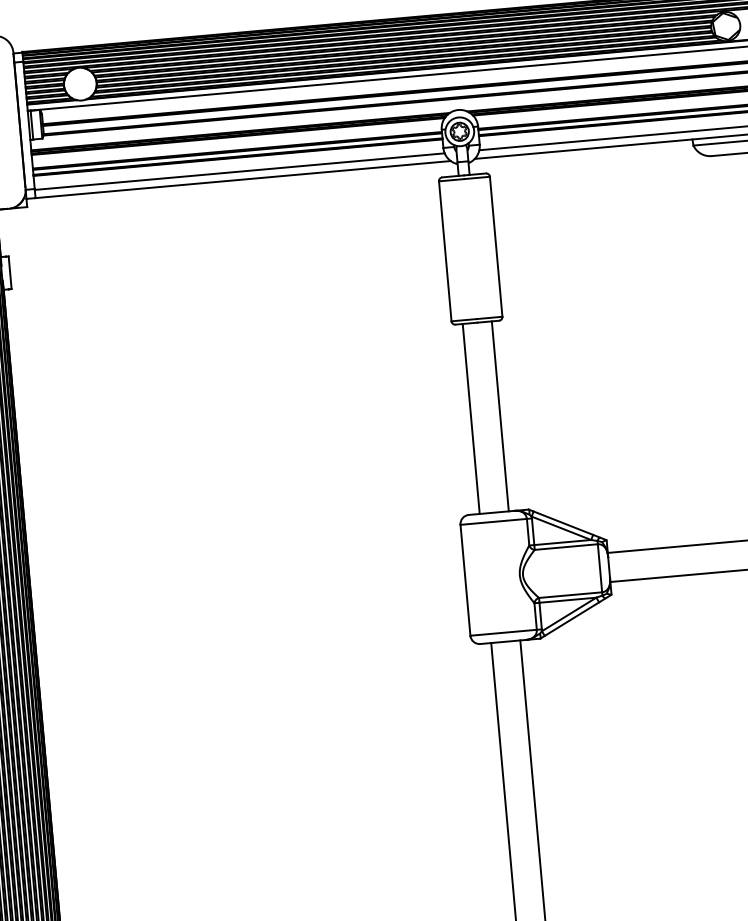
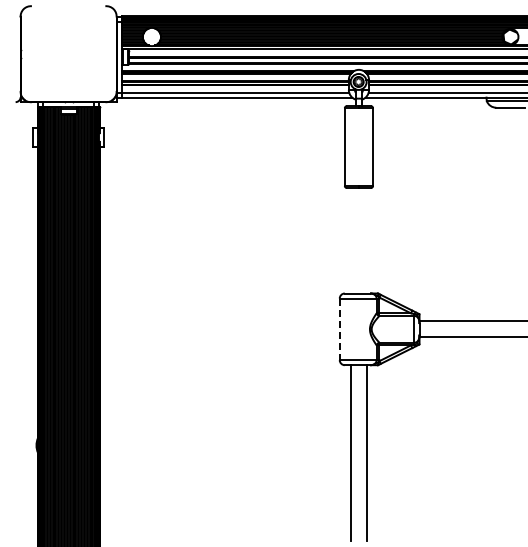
line: (501, 415) -> (367, 240), removed
line: (470, 418) -> (350, 240), removed
line: (465, 580) -> (339, 329), solid -> dashed

